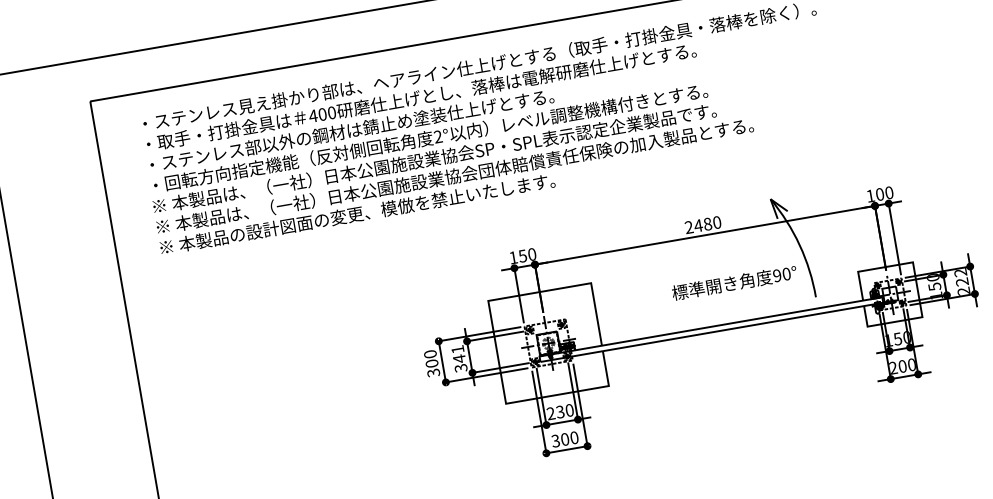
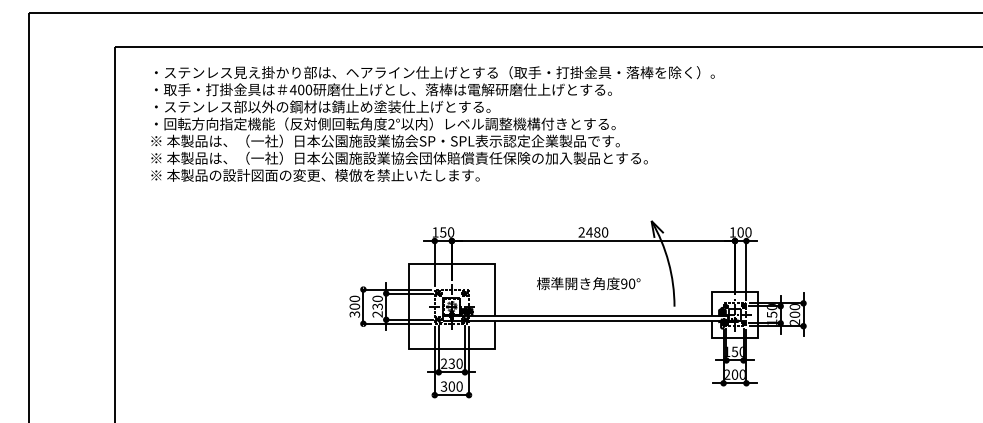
text: (960, 277) -> (794, 310), 222 -> 200
text: (734, 282) -> (588, 283), moved
text: (459, 358) -> (377, 306), 341 -> 230

